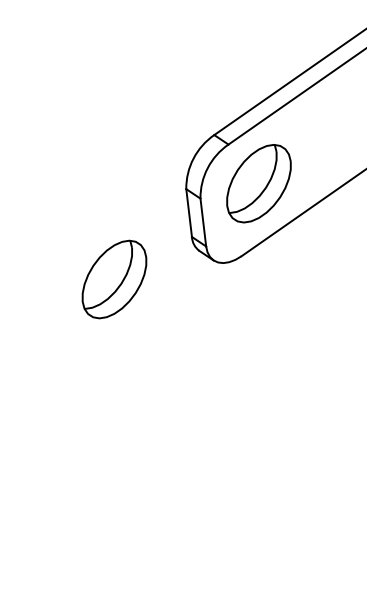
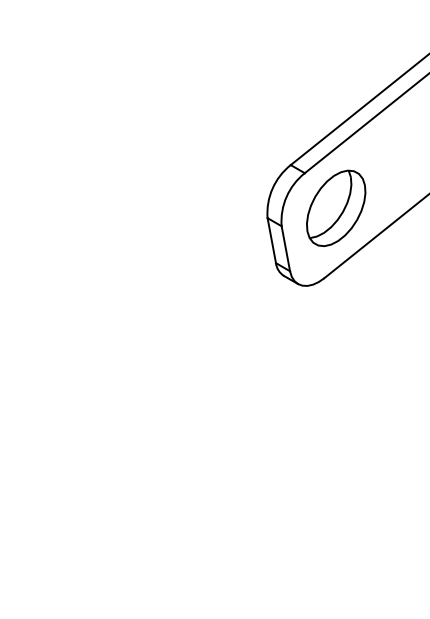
part: (114, 278) -> (205, 307), removed

